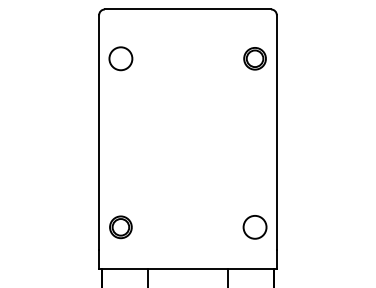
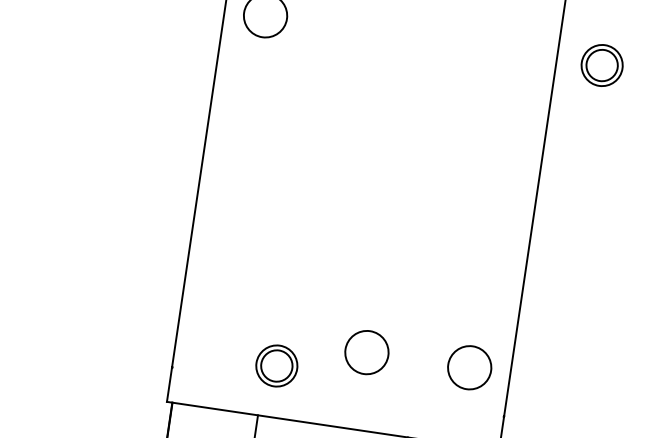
part: (254, 58) -> (601, 64), moved
part: (120, 227) -> (276, 366), moved
circle: (199, 227) -> (365, 352), added

